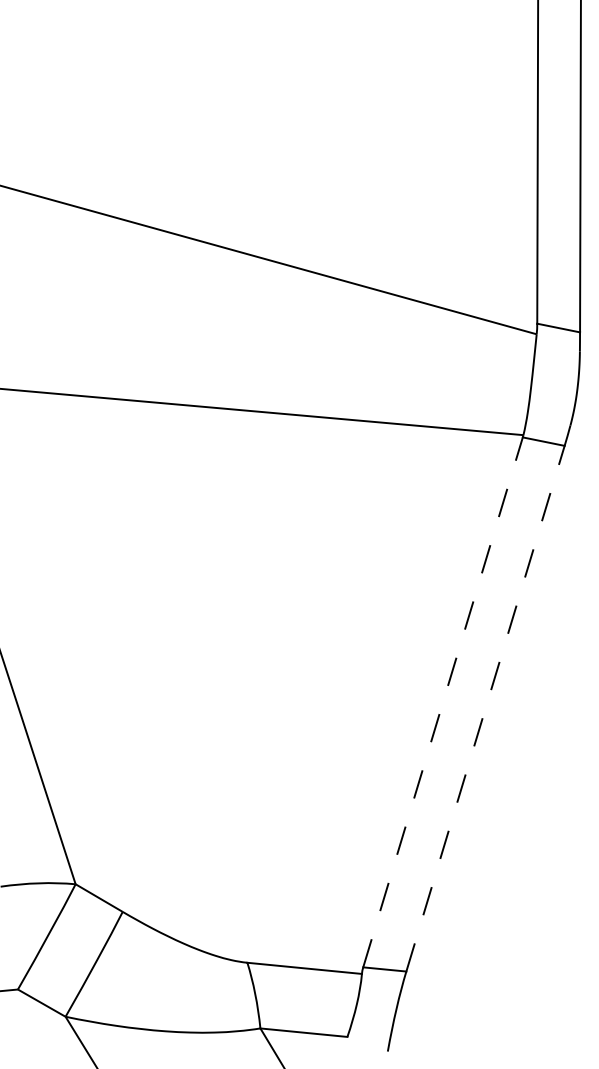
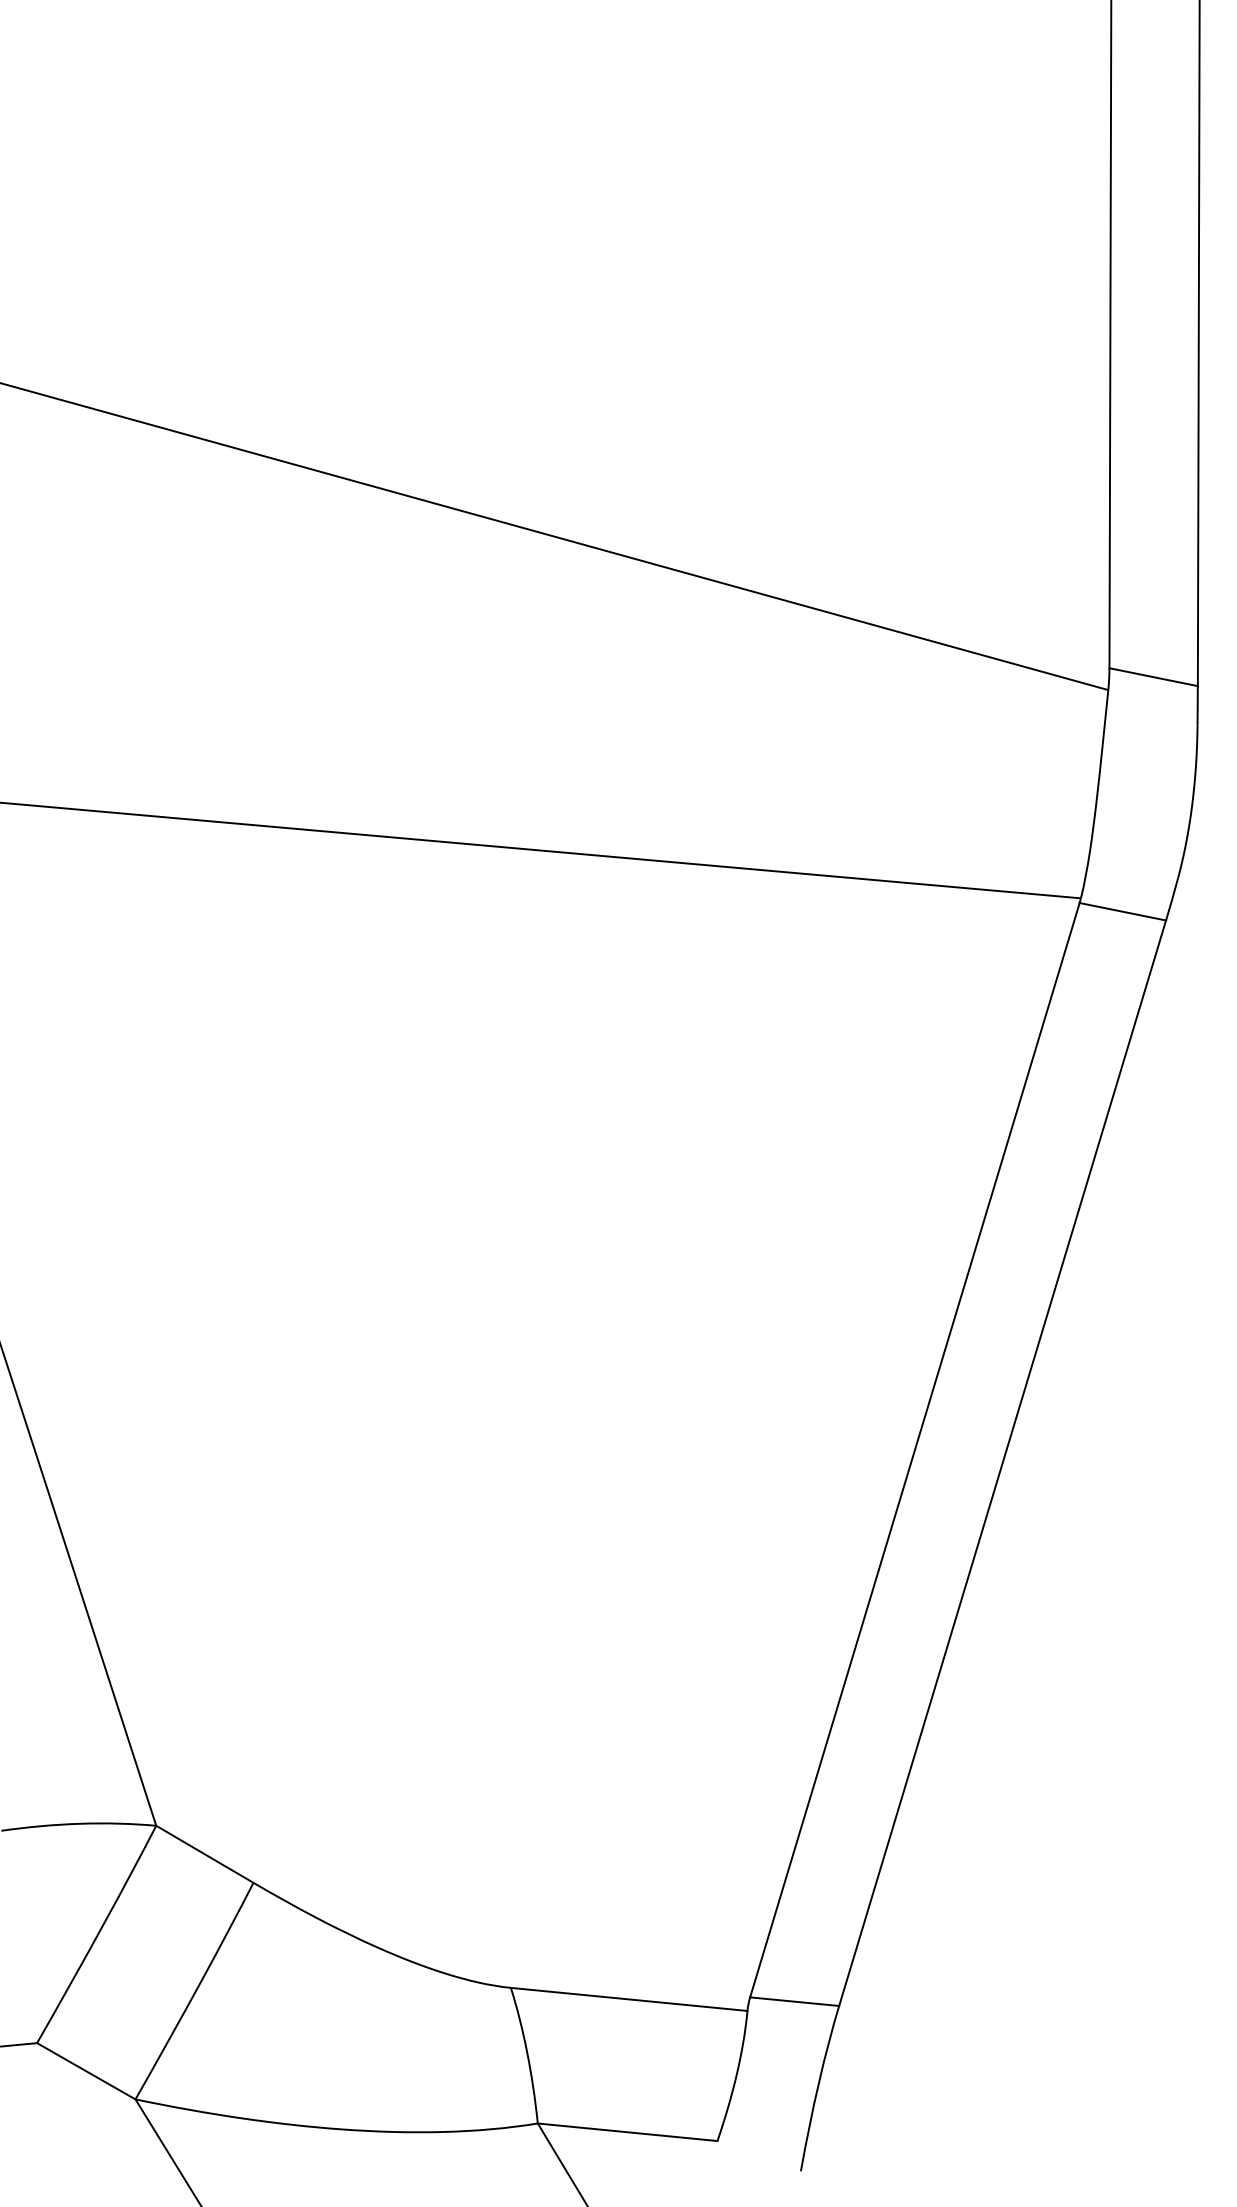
line: (443, 702) -> (915, 1450), dashed -> solid
line: (485, 708) -> (1002, 1462), dashed -> solid

